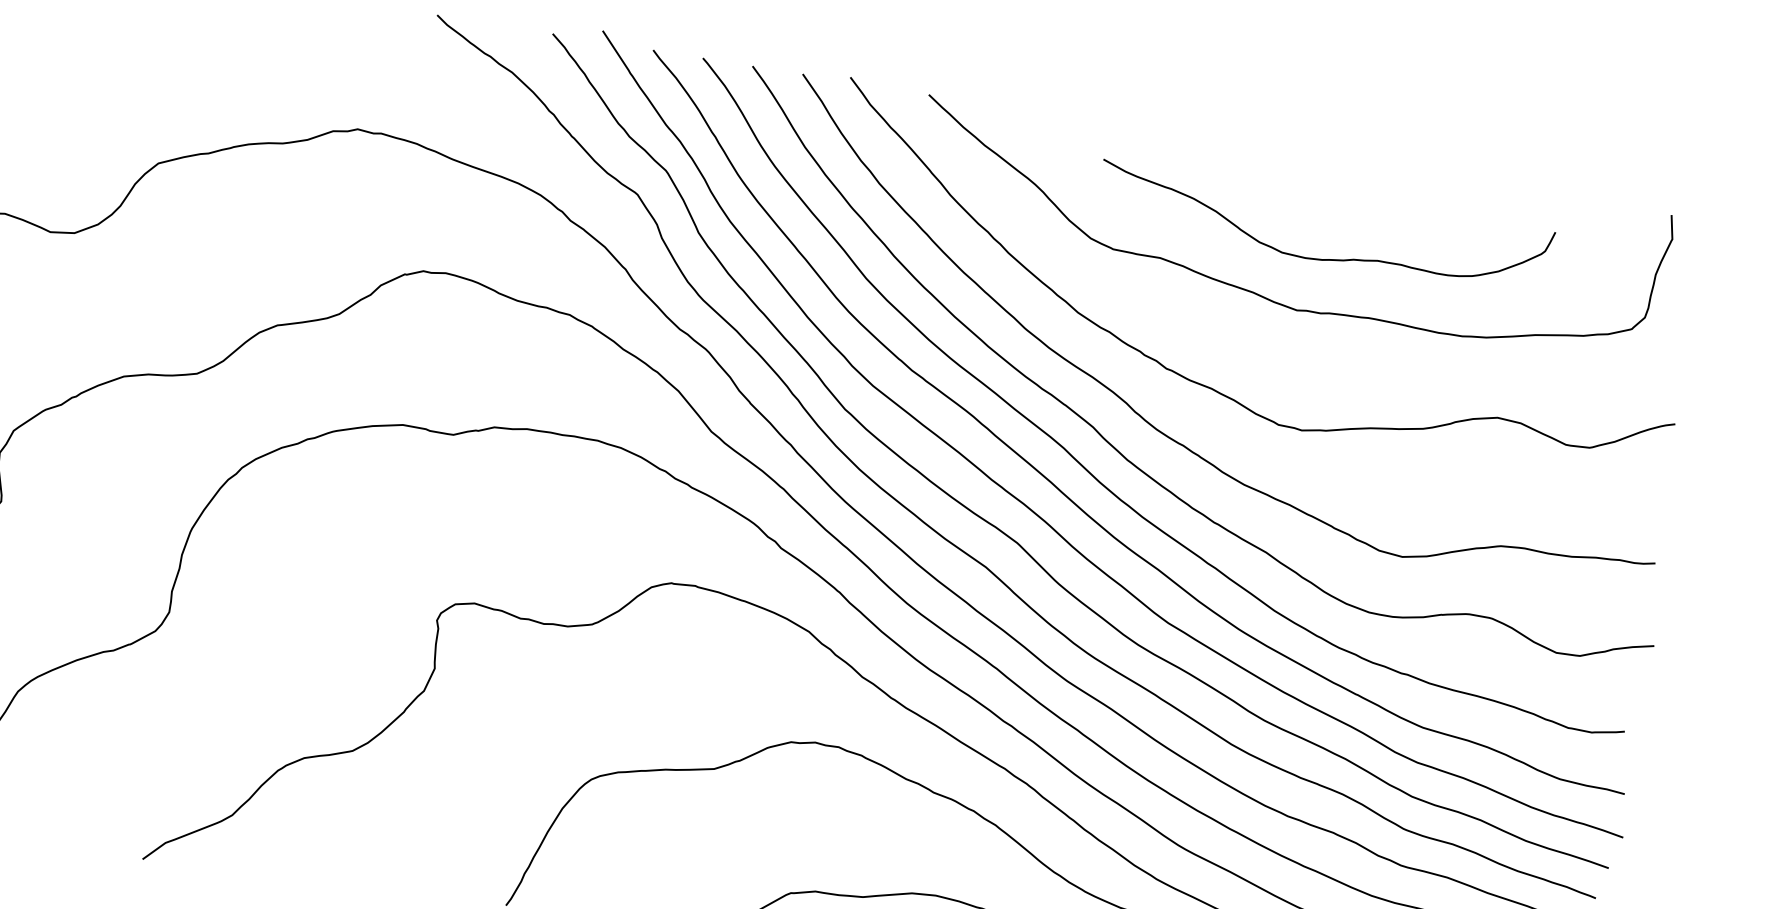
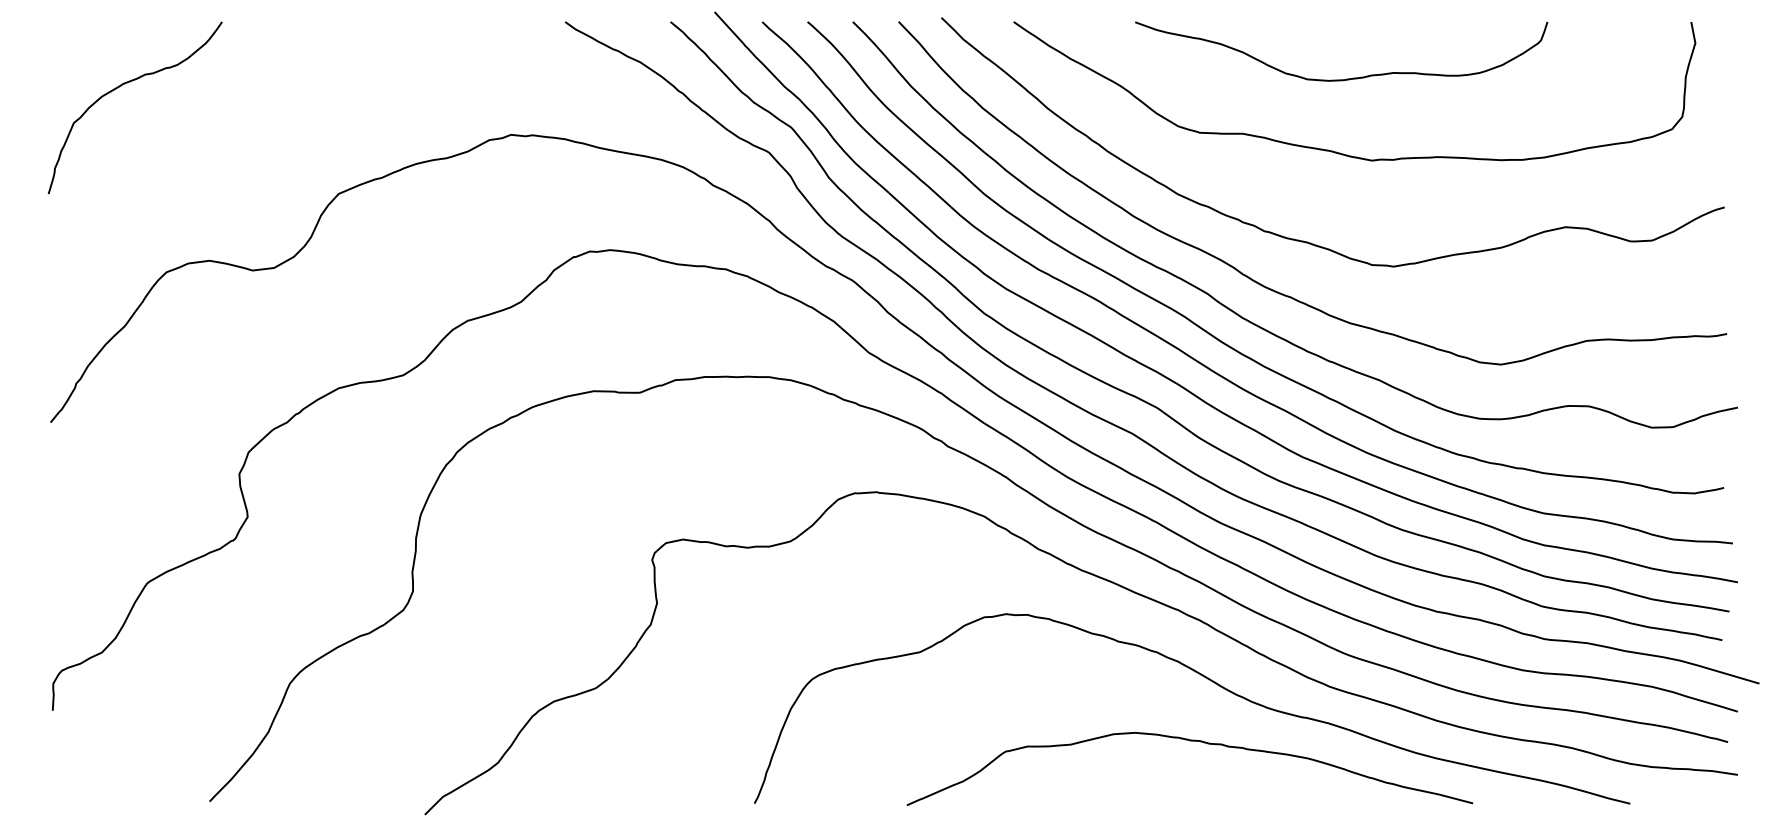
curve: (1325, 258) -> (1346, 78), moved

